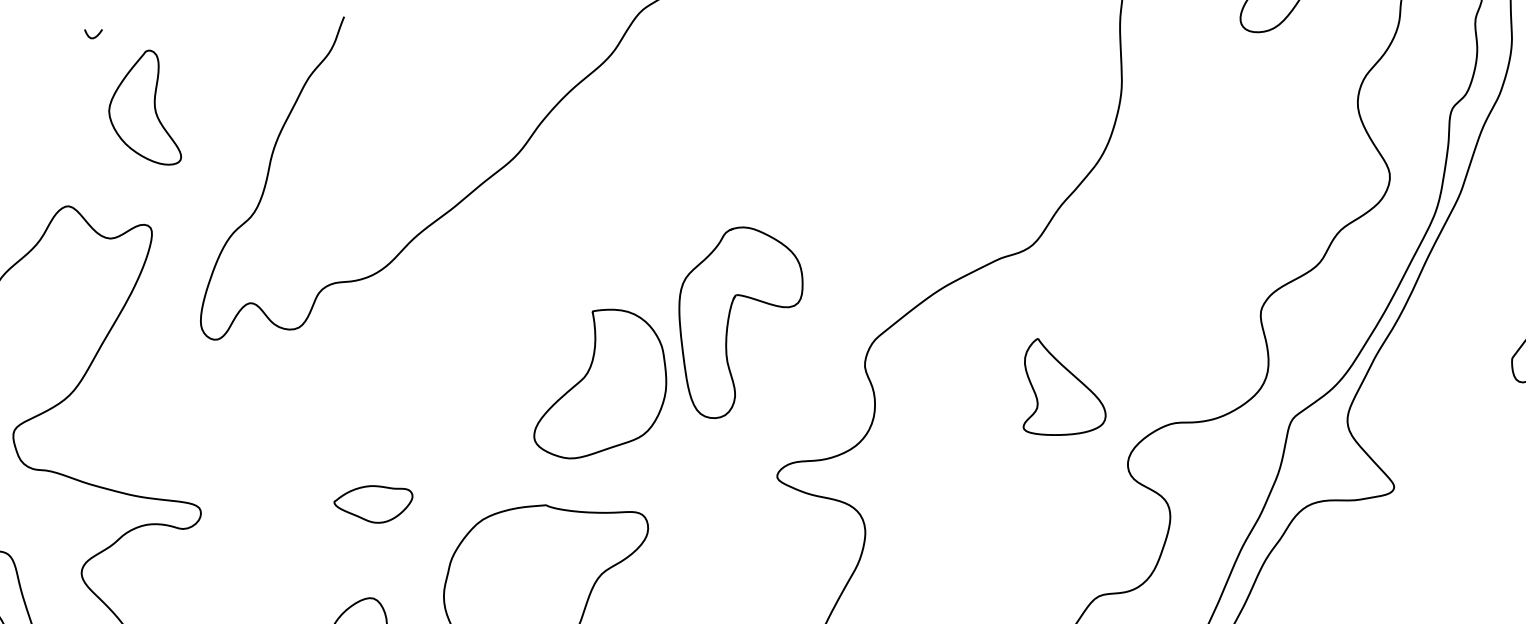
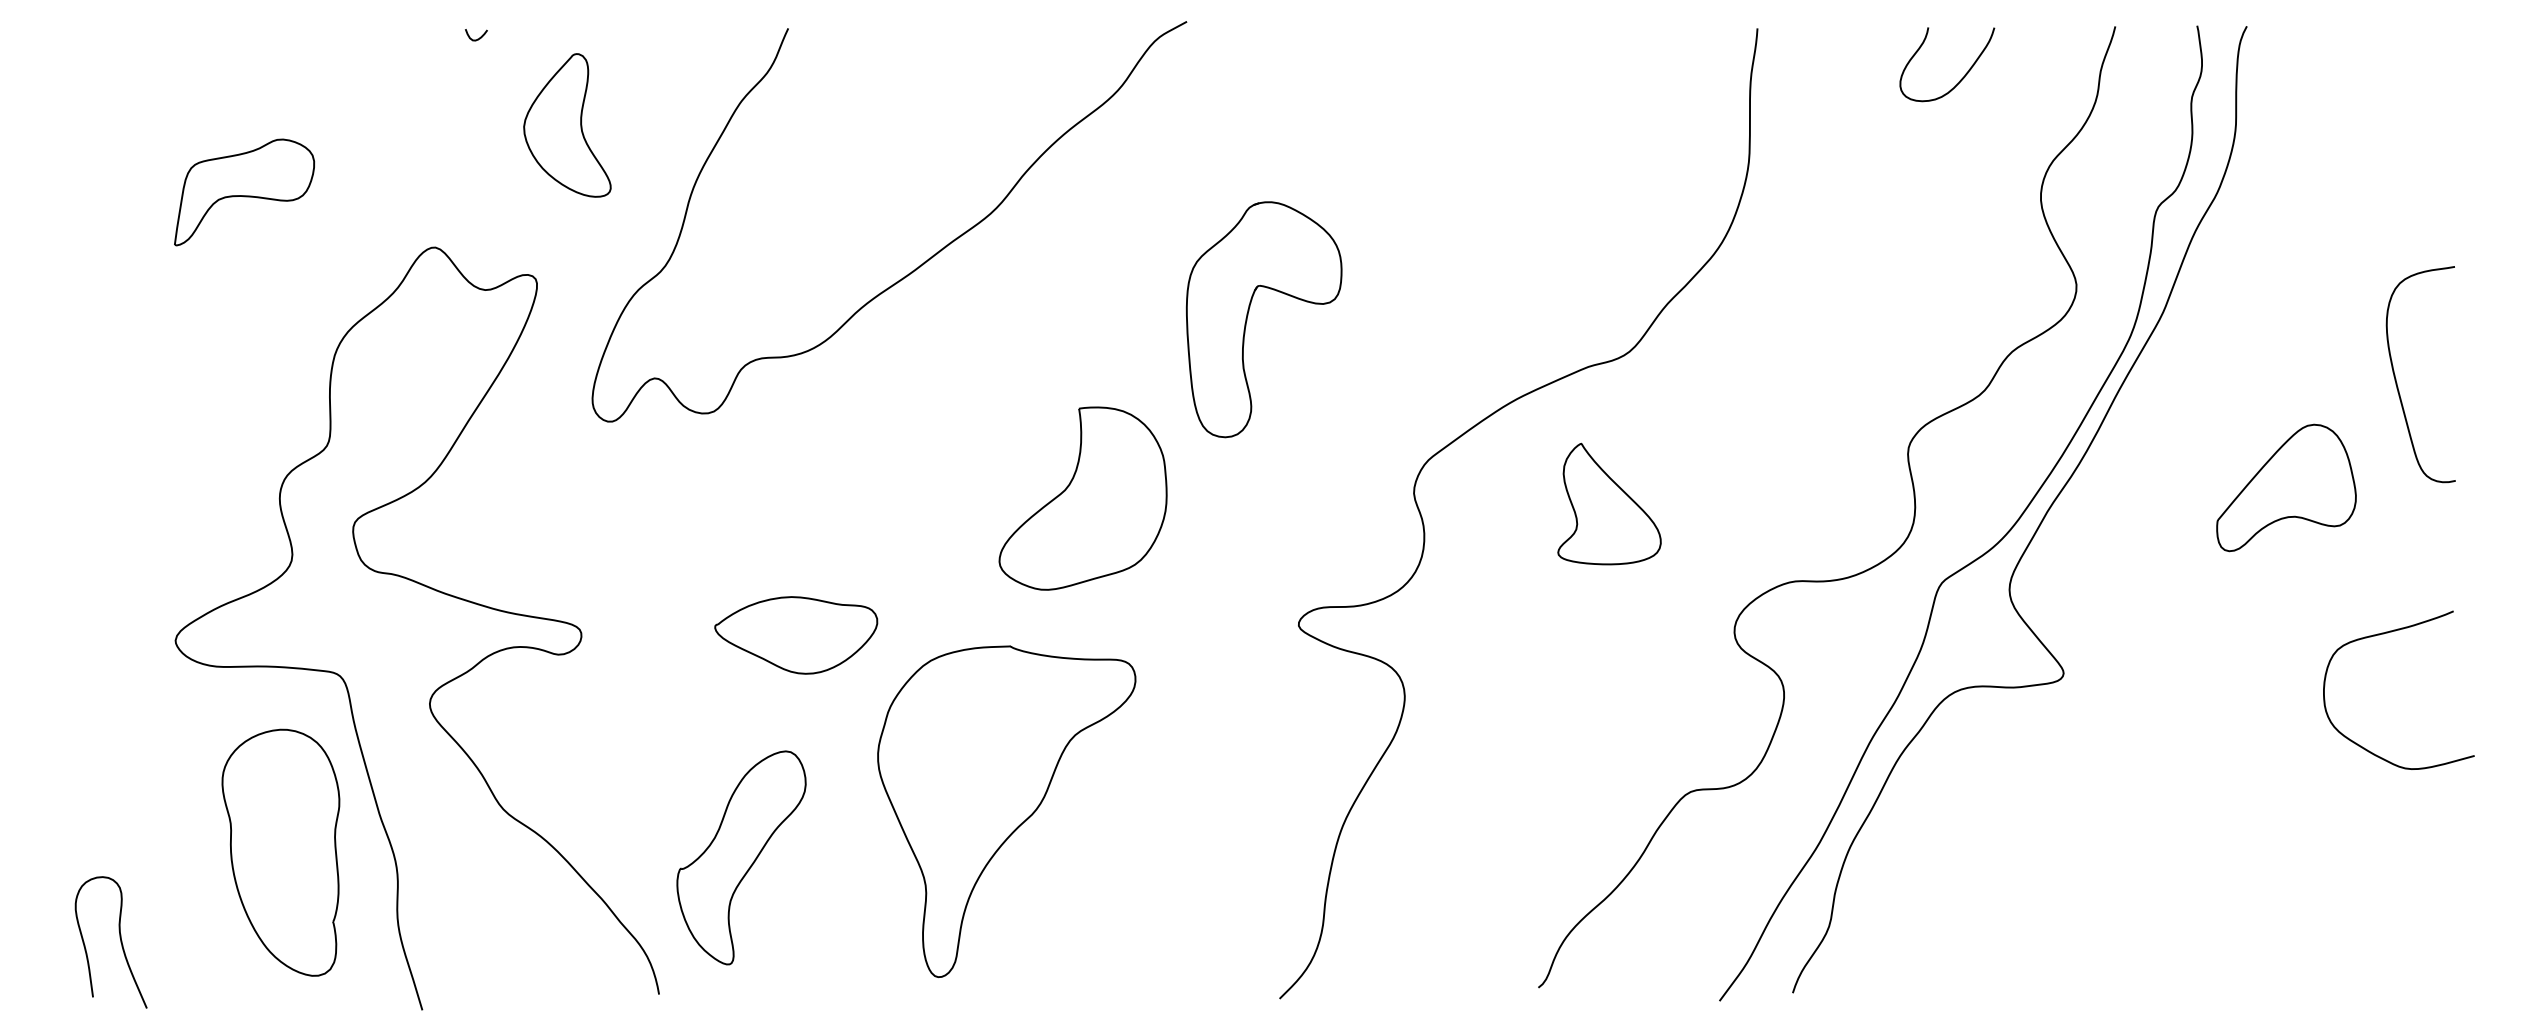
part: (144, 108) -> (567, 125), moved
part: (729, 319) -> (1248, 315), moved
part: (1062, 385) -> (1609, 503), moved
part: (373, 504) -> (796, 635), size x1.67

